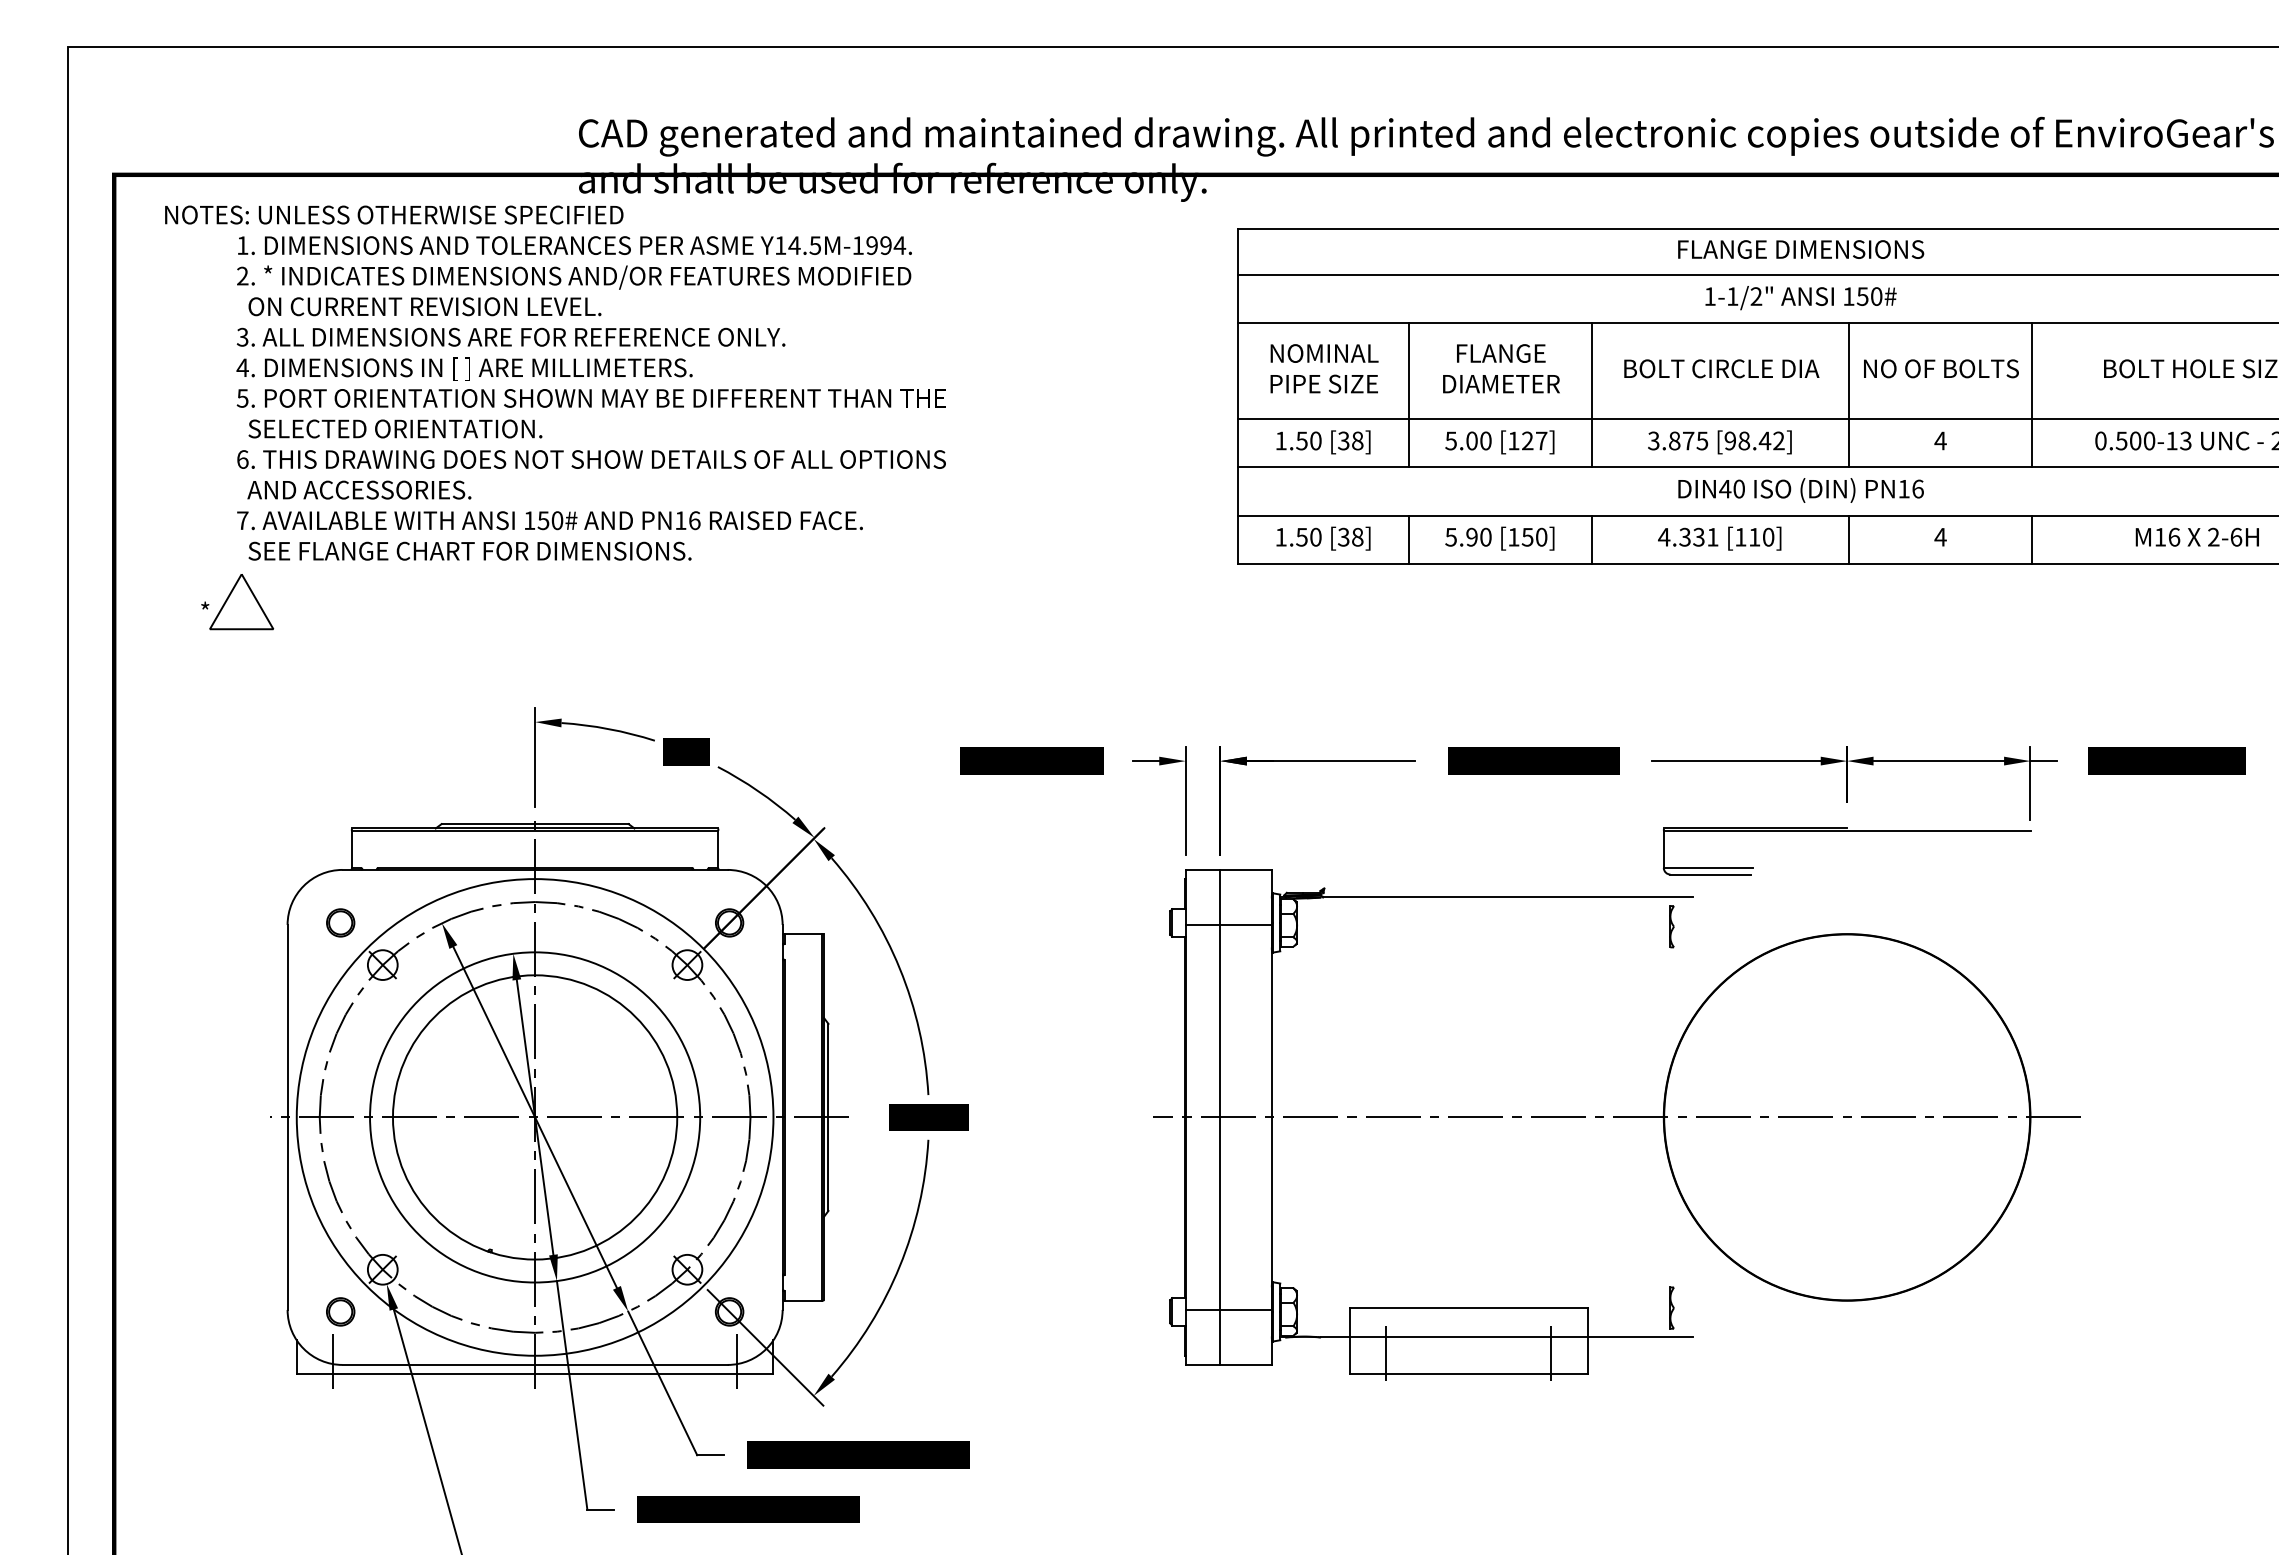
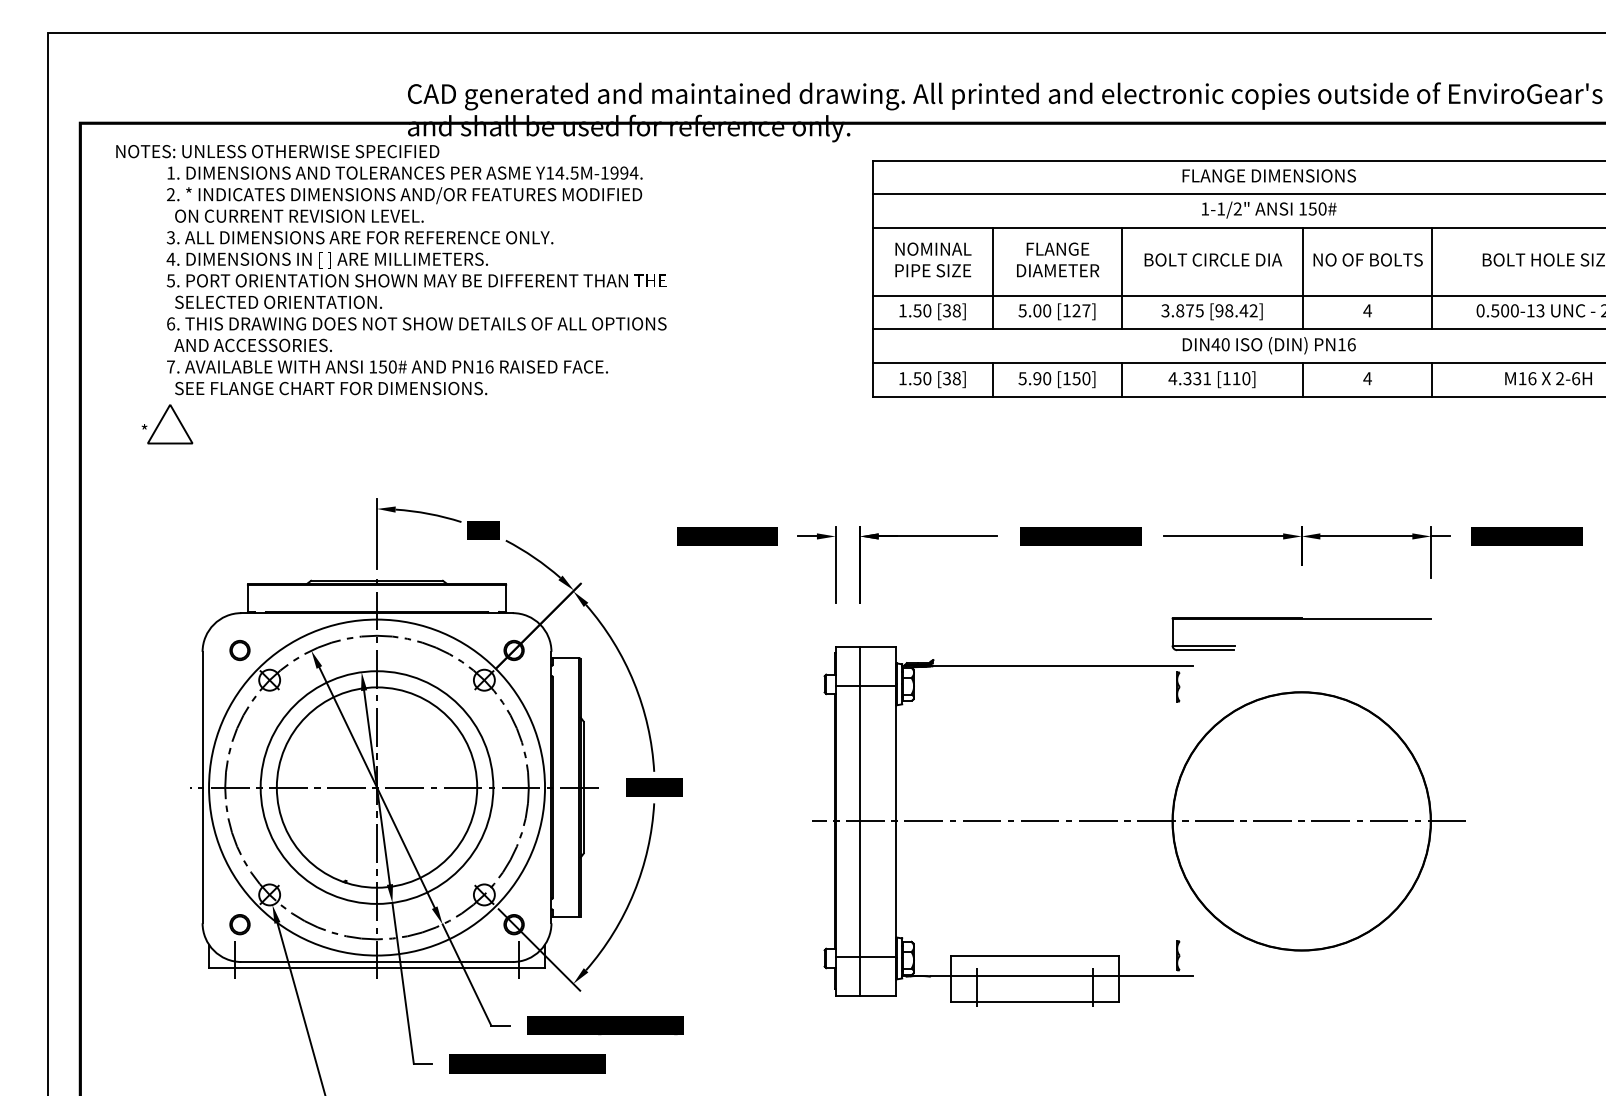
part: (1616, 1116) -> (1139, 820), moved

